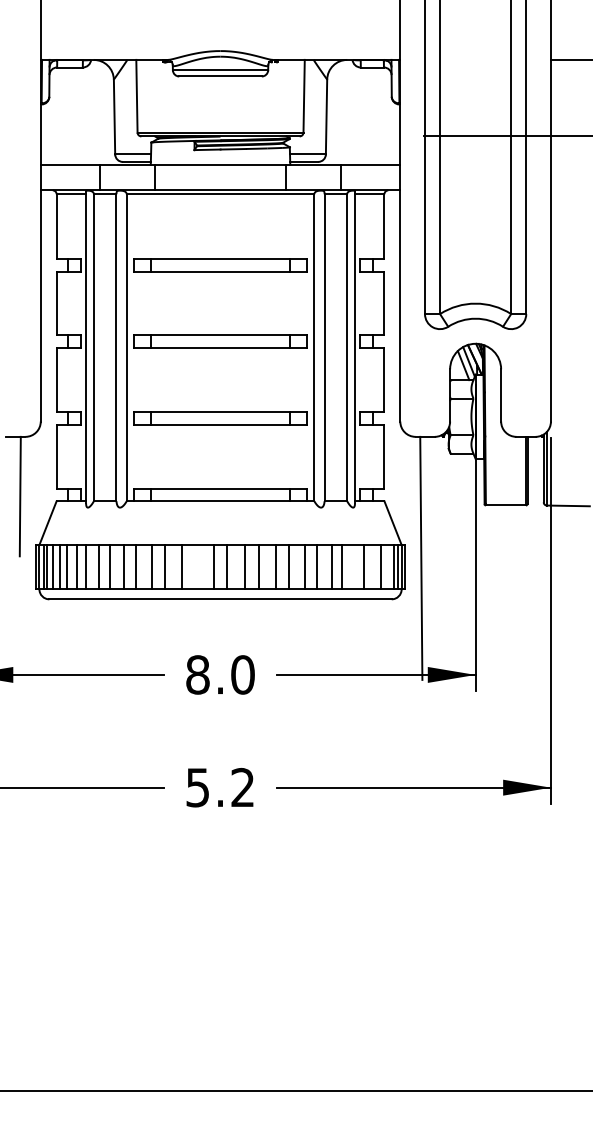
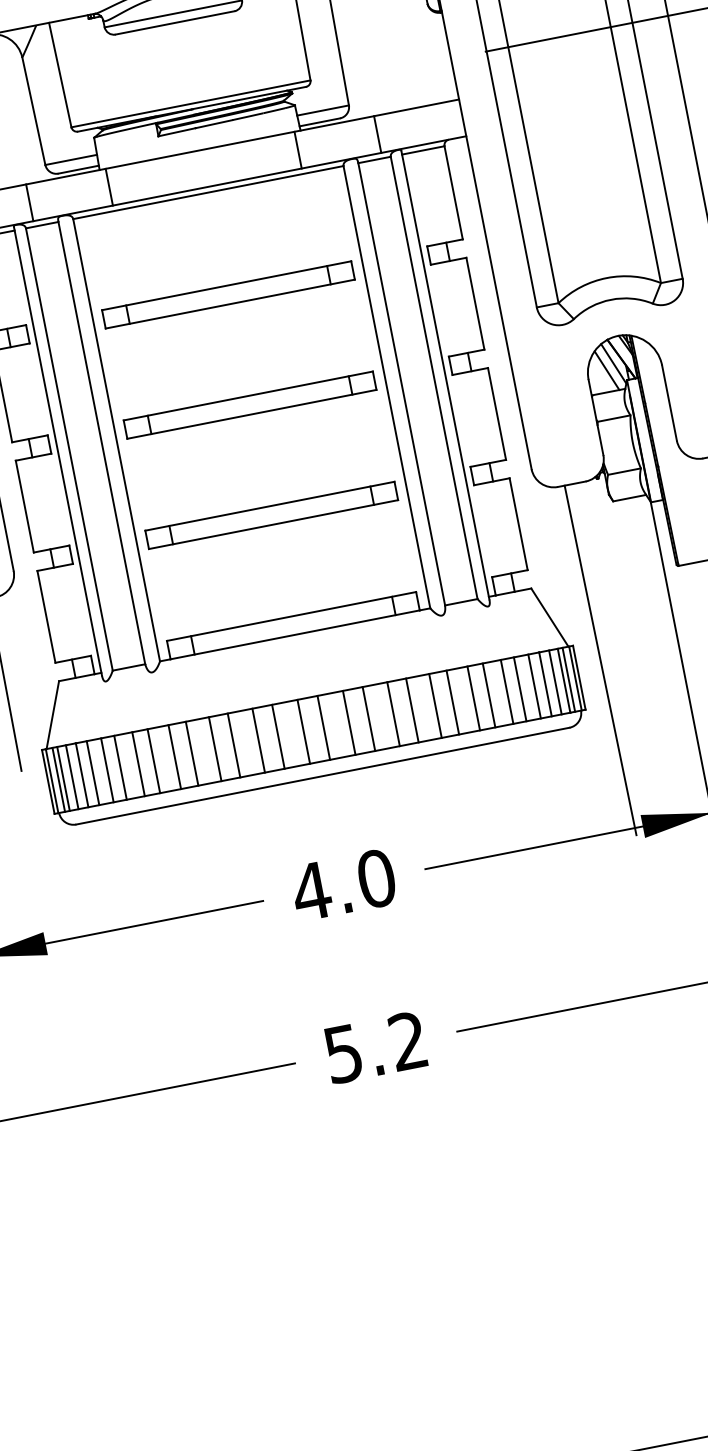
line: (195, 567) -> (277, 737), added
line: (354, 567) -> (506, 692), added
line: (373, 567) -> (534, 687), added
line: (388, 567) -> (555, 682), added
text: (197, 674) -> (310, 890), 8.0 -> 4.0

